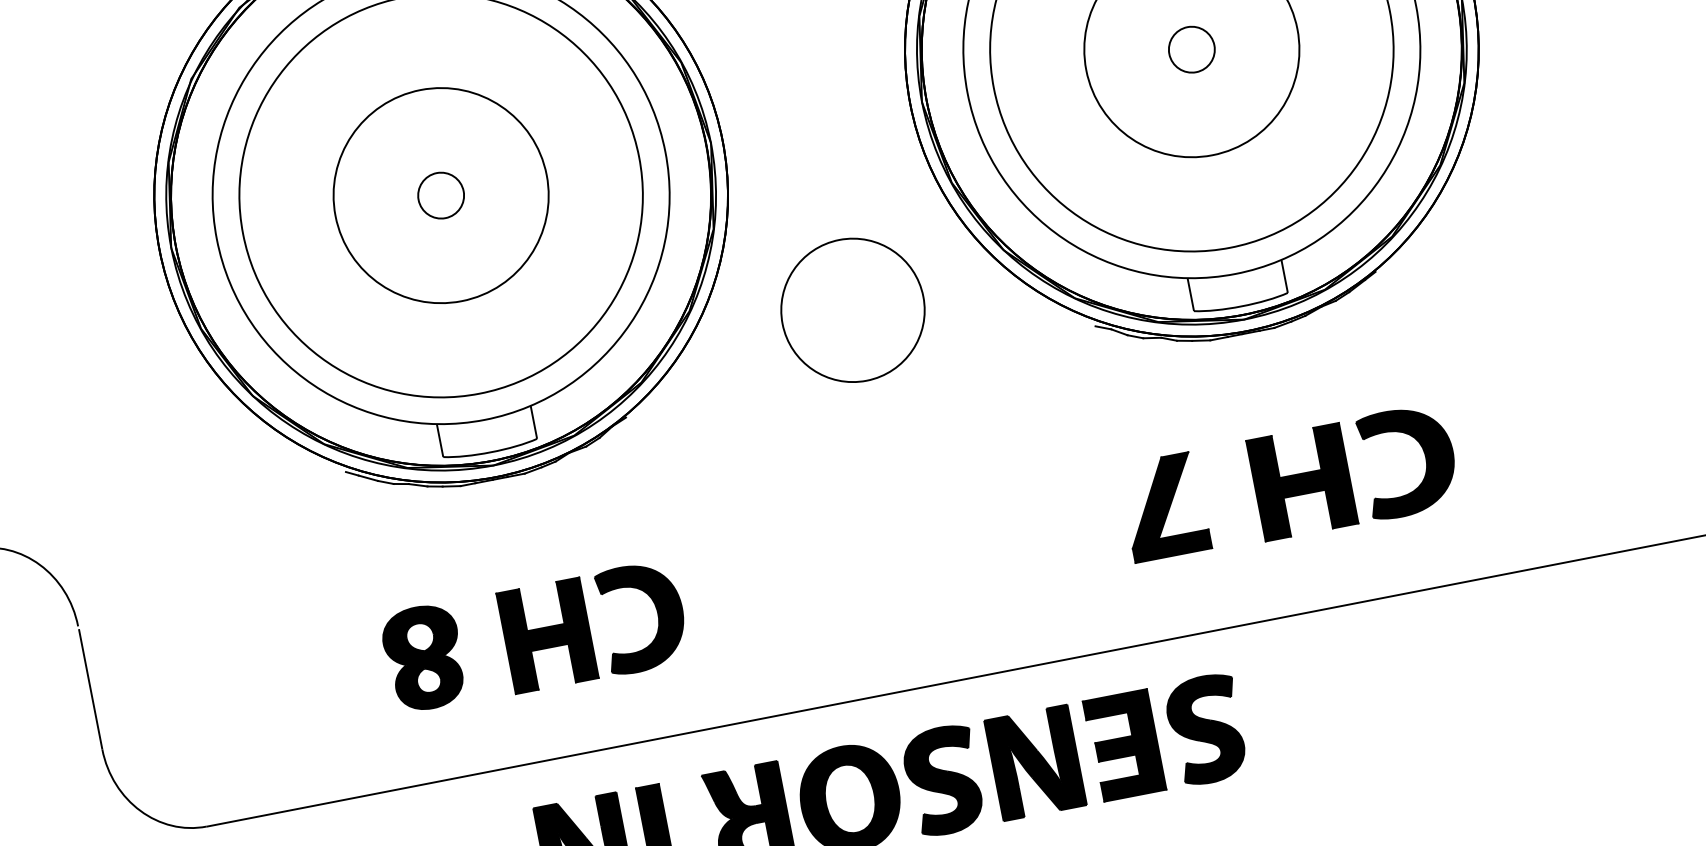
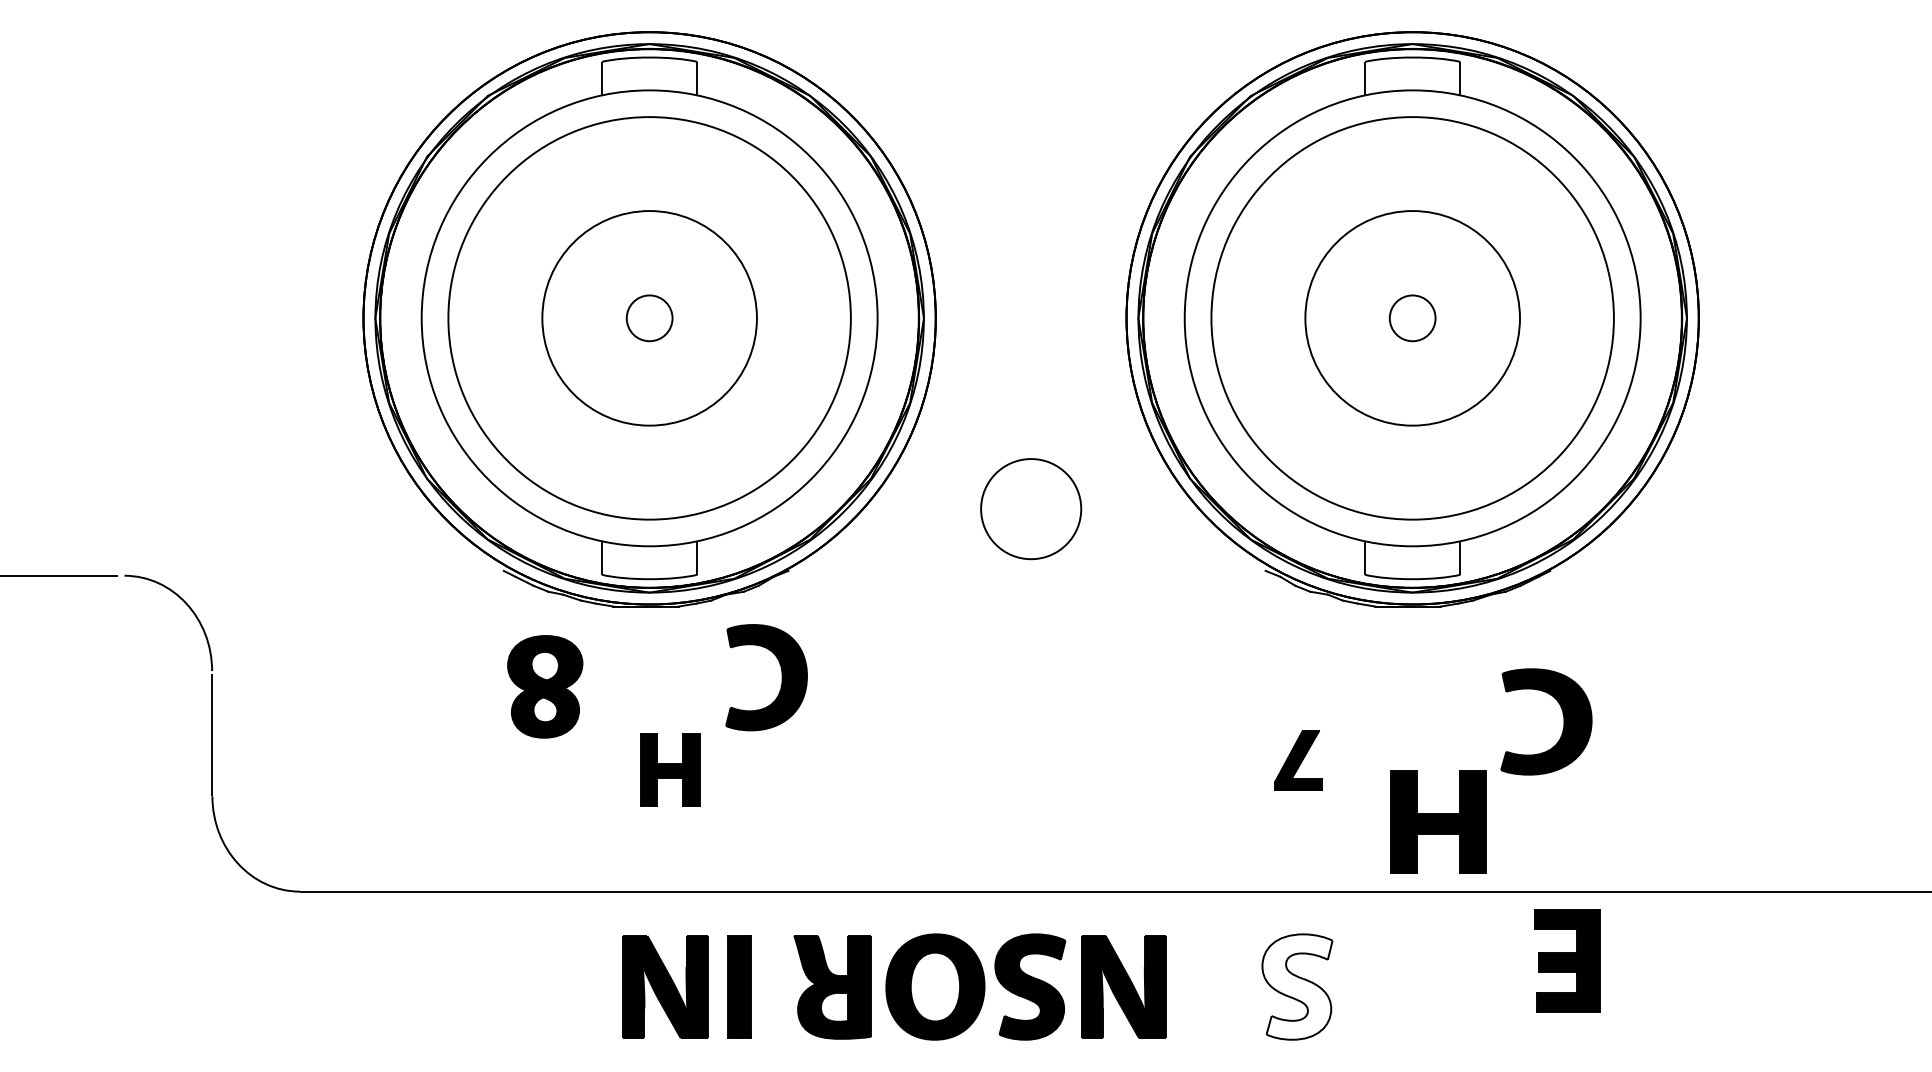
circle: (852, 309) -> (1030, 508), size x0.7
part: (1425, 457) -> (1563, 721), moved
part: (1302, 481) -> (1438, 821), moved
part: (1164, 506) -> (1298, 760), size x0.6
part: (657, 614) -> (781, 677), moved
part: (546, 635) -> (669, 769), size x0.7
part: (424, 657) -> (545, 686), moved
fill: (1206, 729) -> (1297, 986), removed
part: (1124, 744) -> (1567, 960), moved

